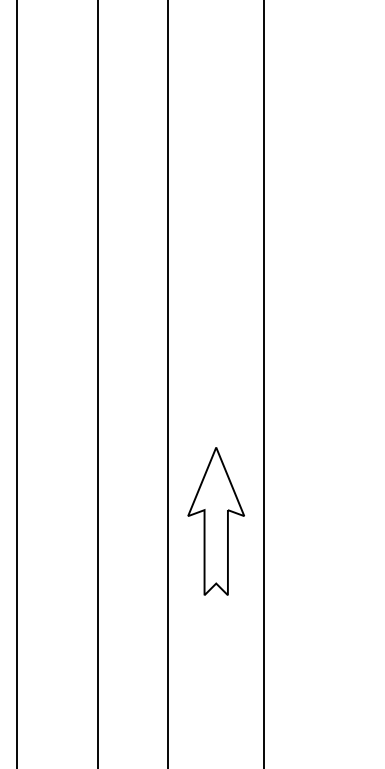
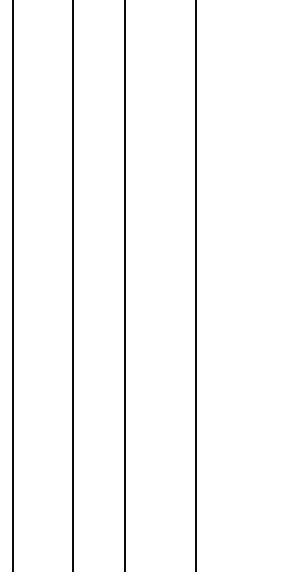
part: (215, 521) -> (160, 387), removed

